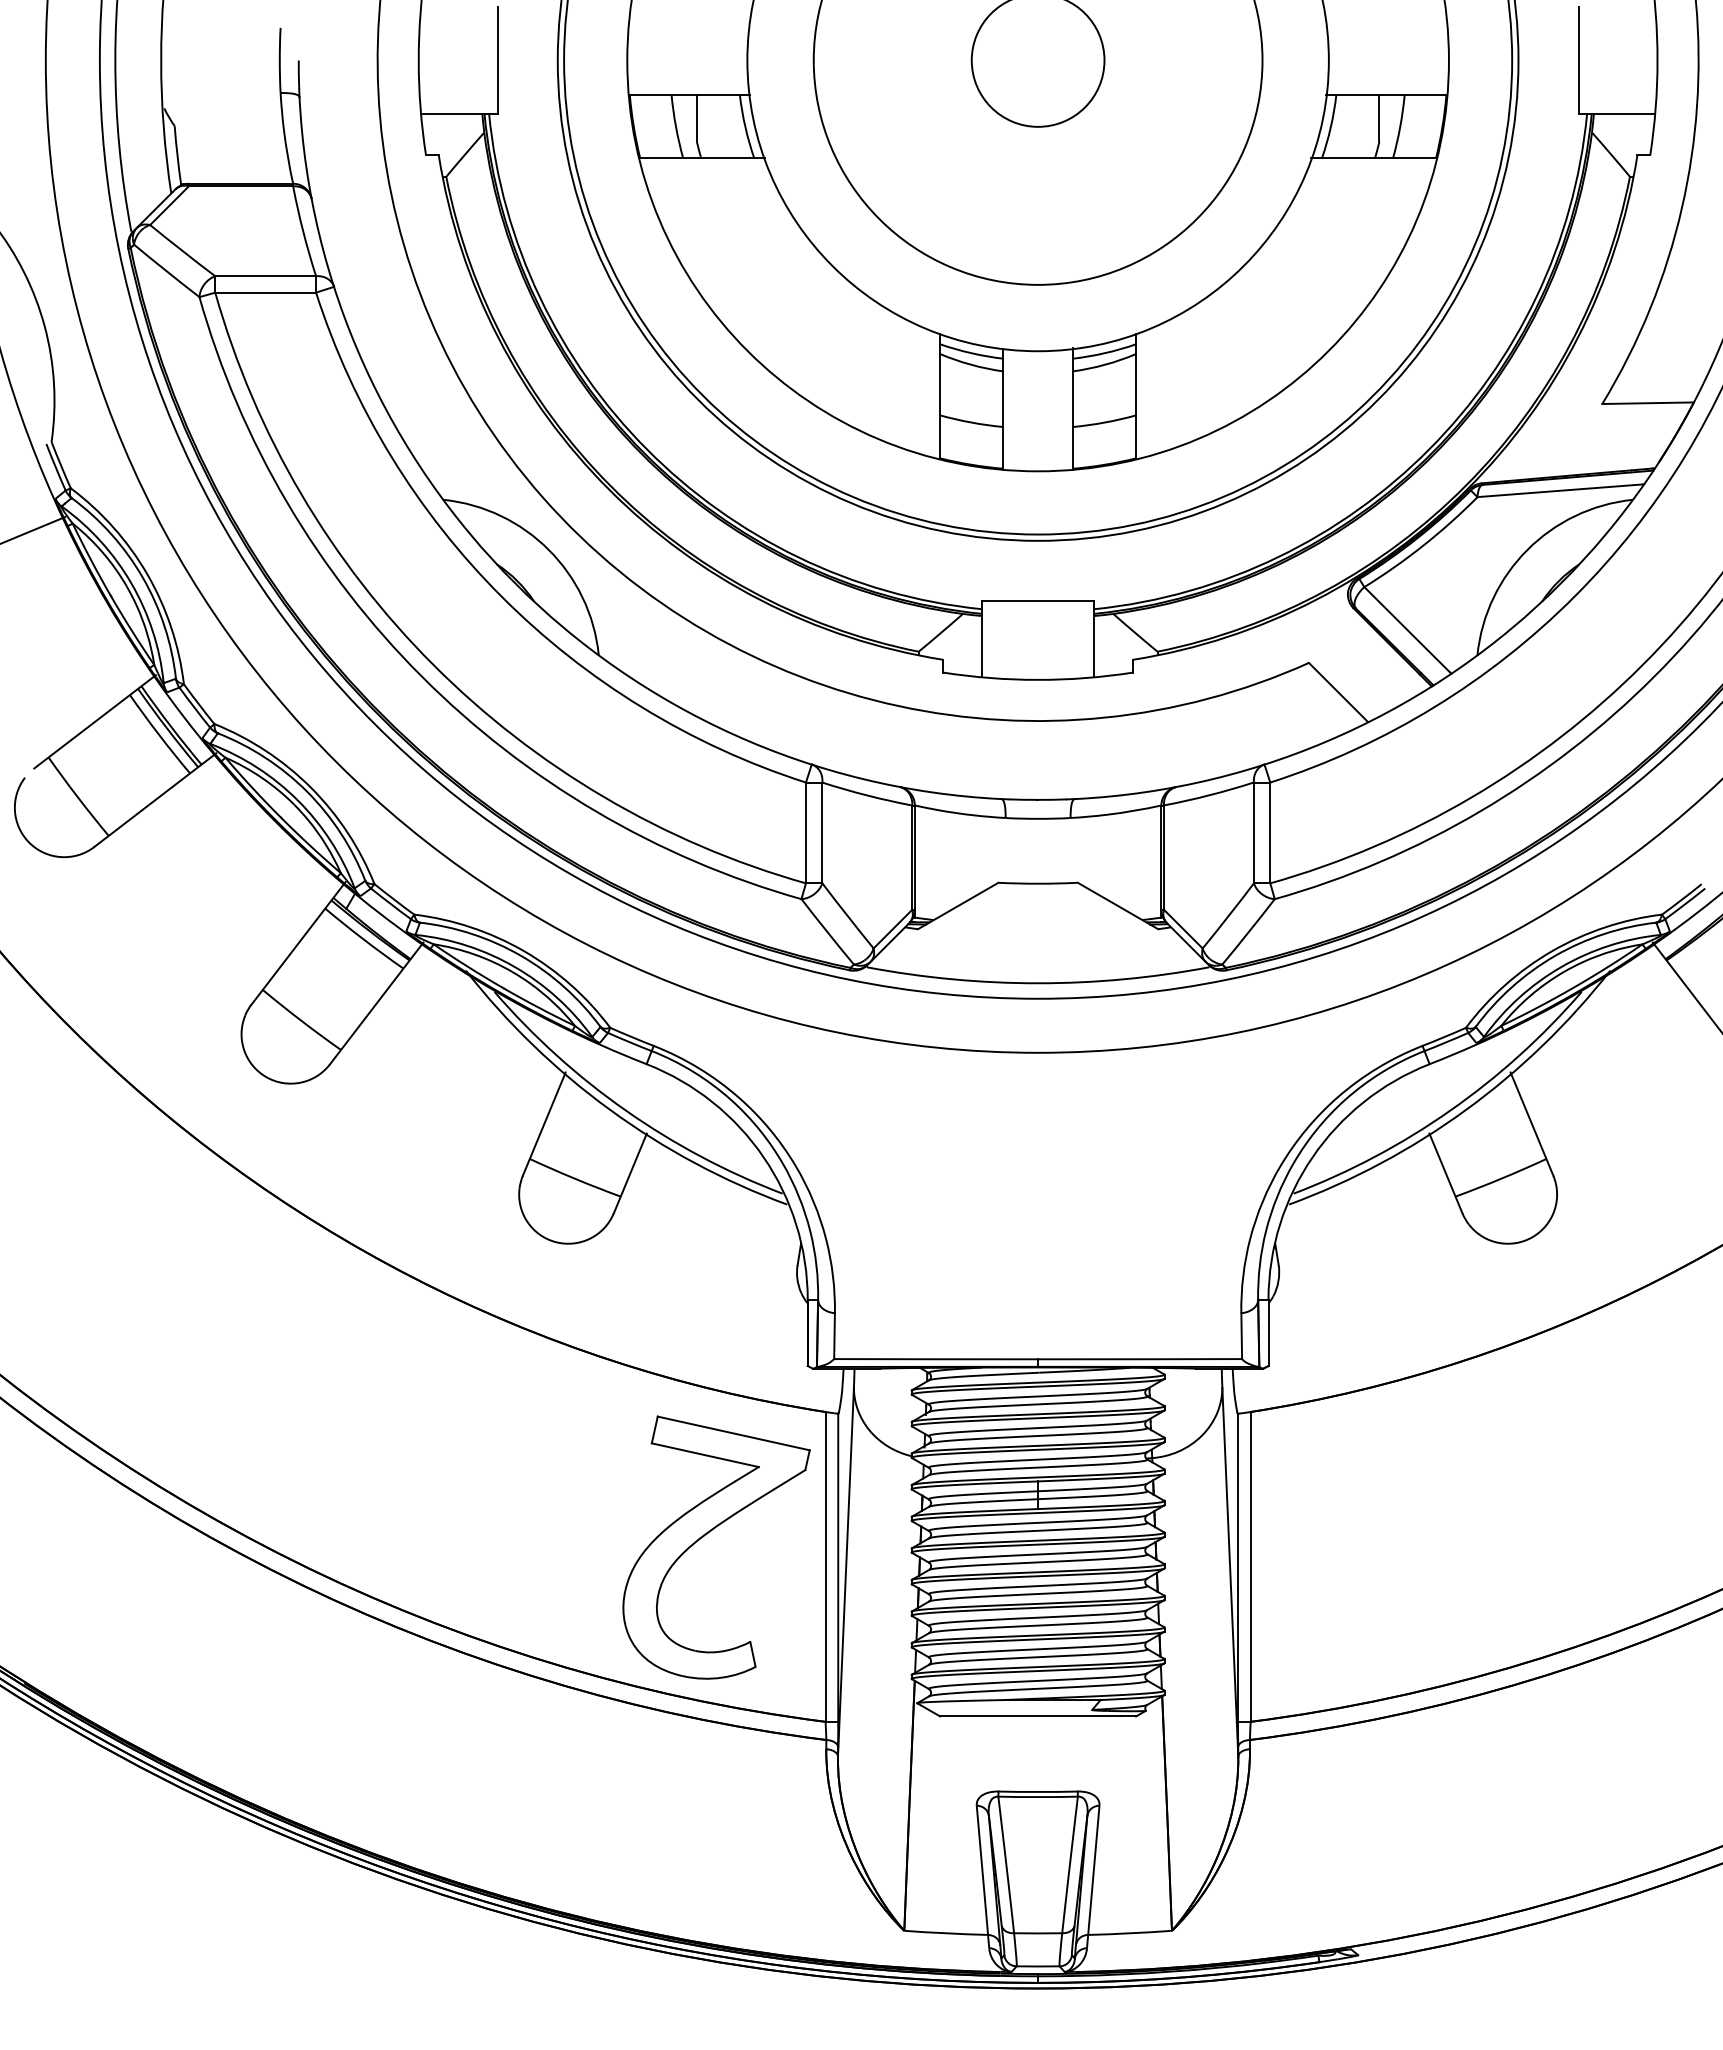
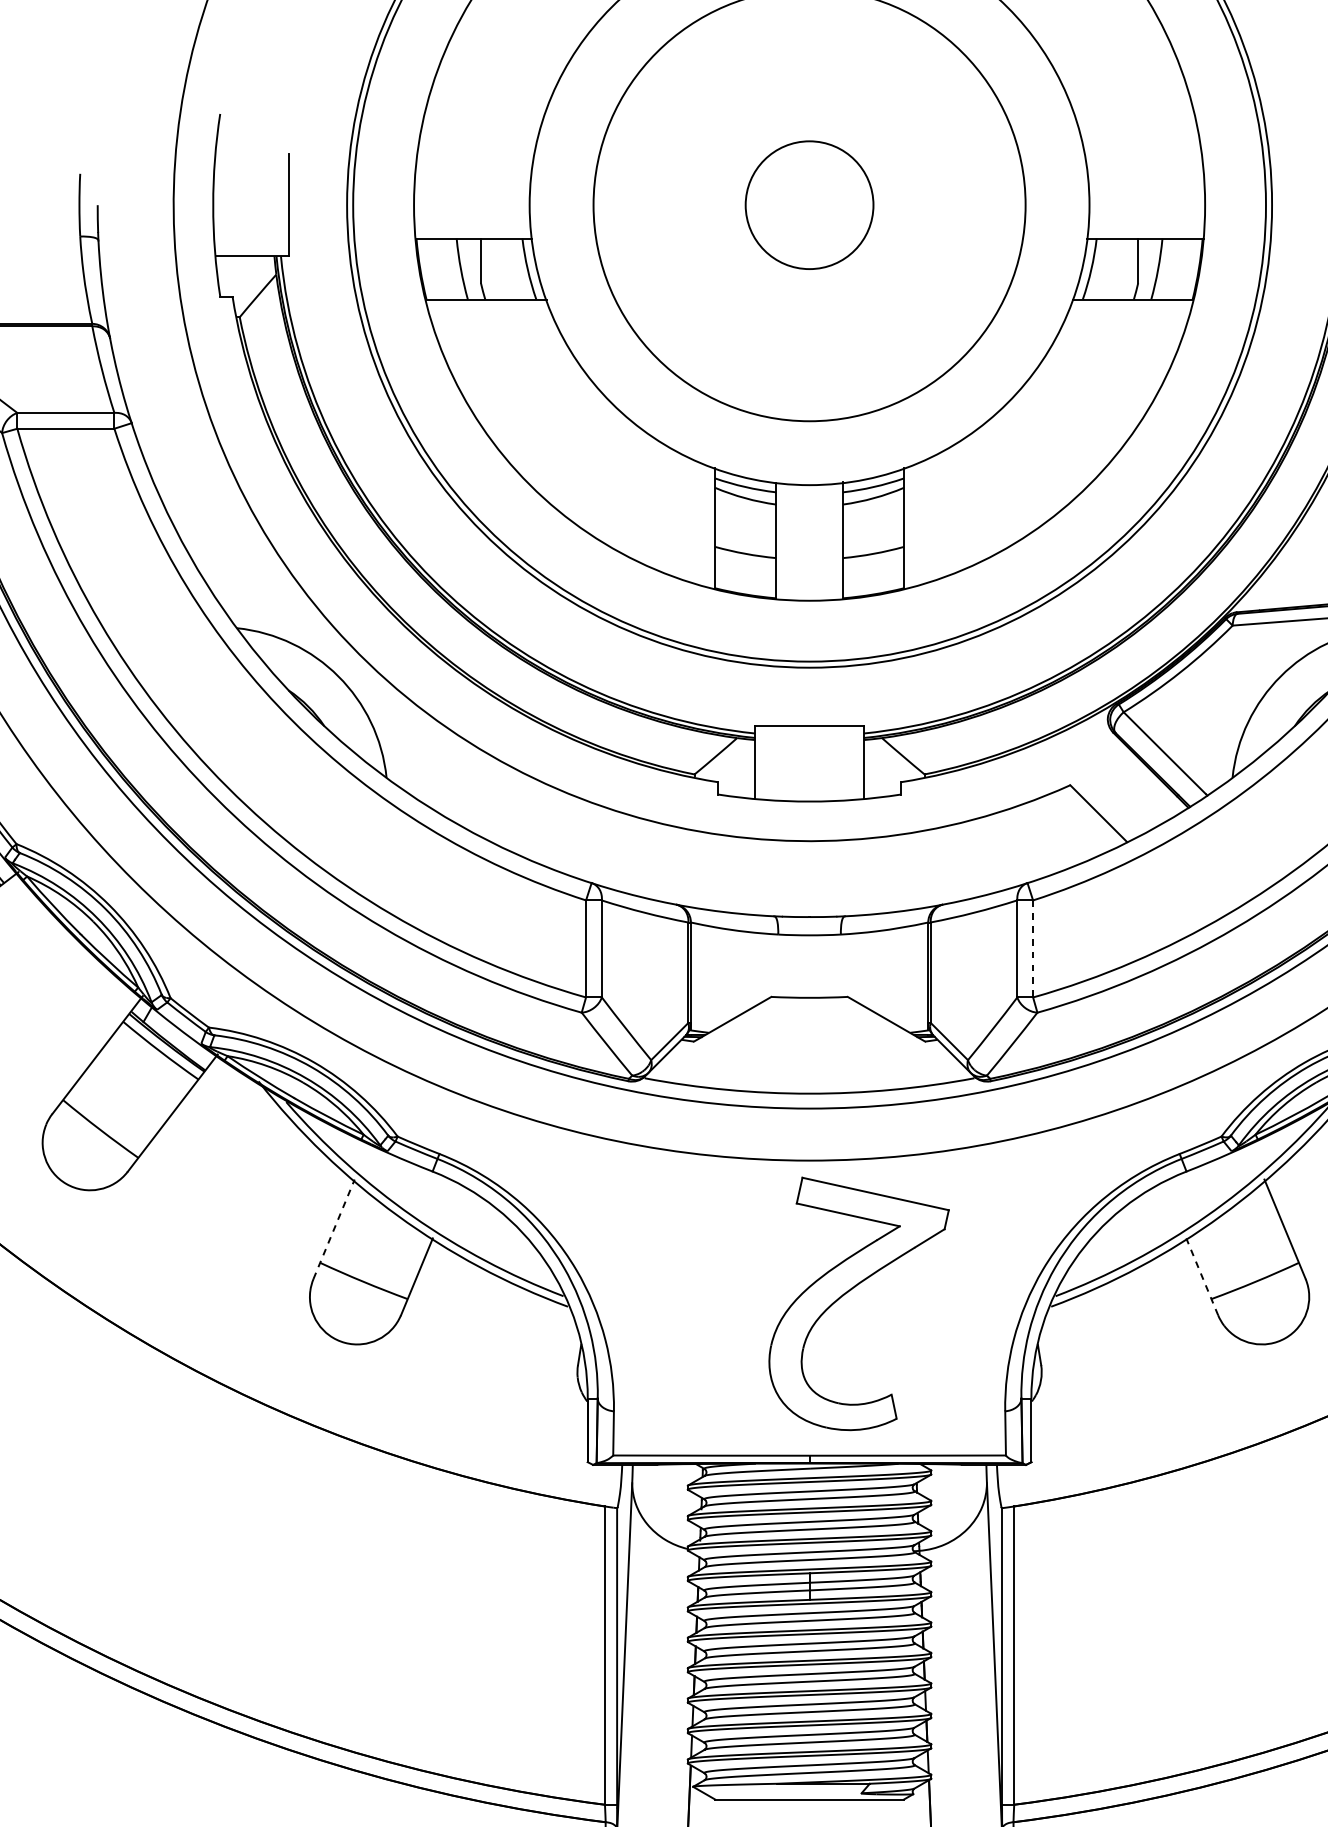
line: (1270, 833) -> (1033, 949), solid -> dashed
line: (544, 1124) -> (334, 1229), solid -> dashed
line: (1445, 1173) -> (1201, 1276), solid -> dashed
part: (707, 1534) -> (850, 1291), moved

